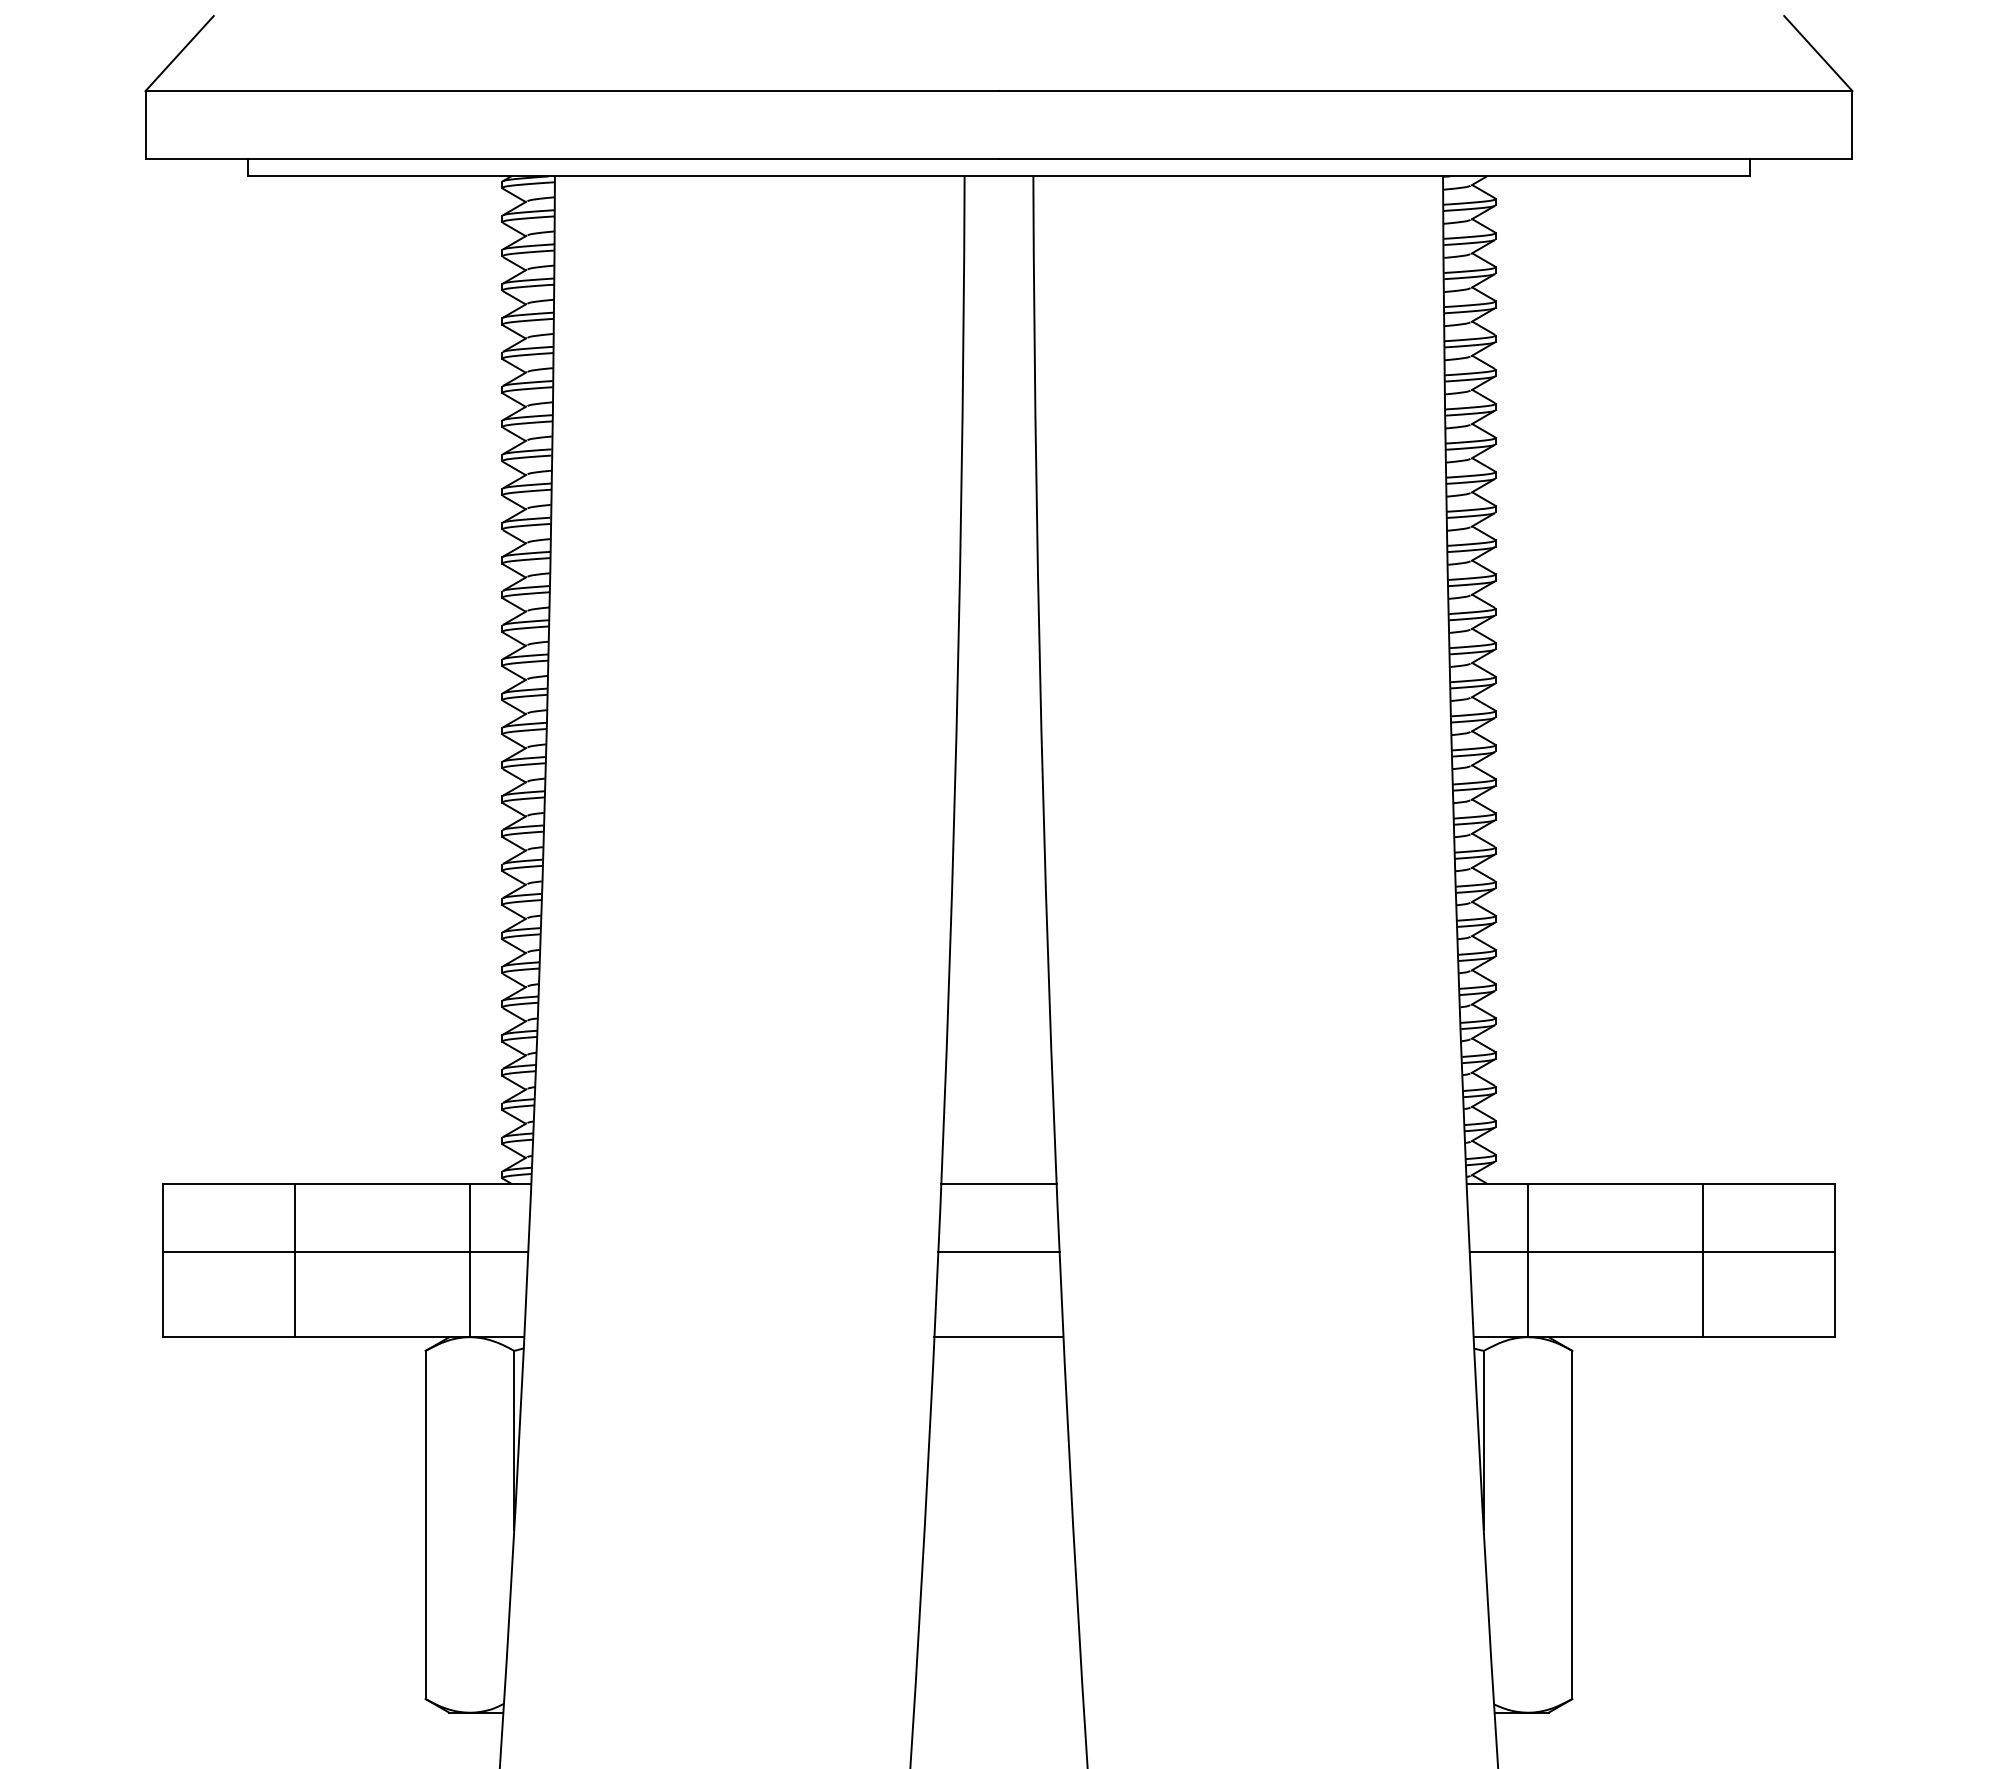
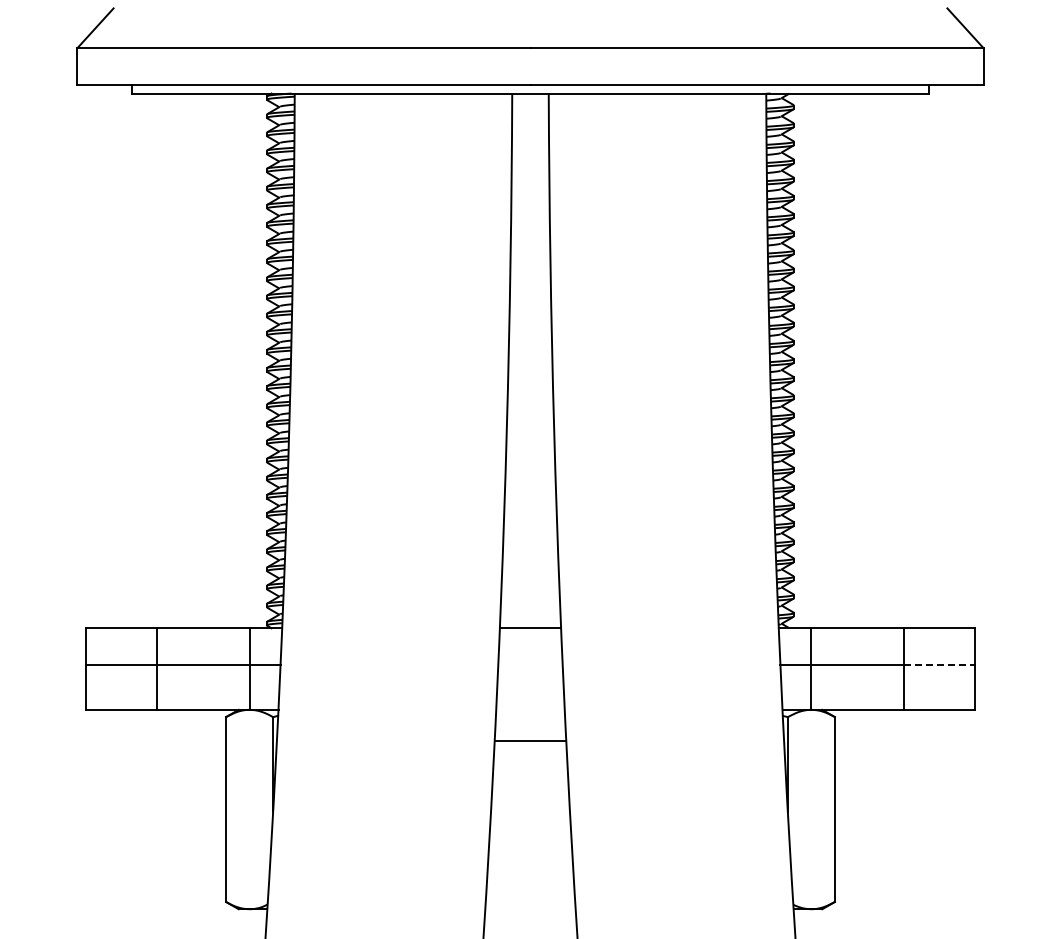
line: (999, 1251) -> (530, 664), removed
line: (1769, 1251) -> (939, 664), solid -> dashed
line: (999, 1336) -> (530, 740), moved

